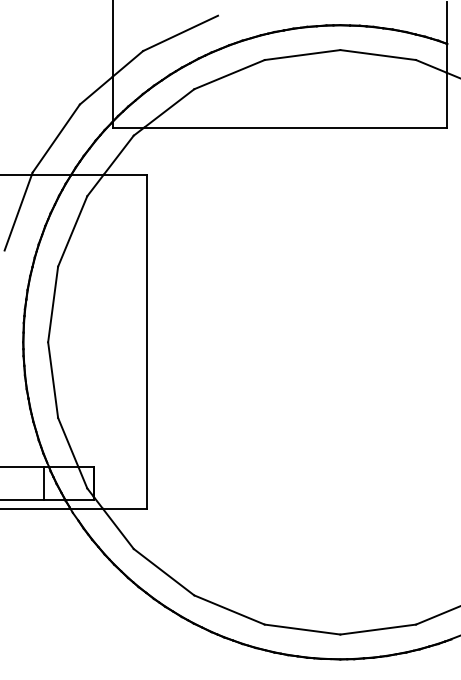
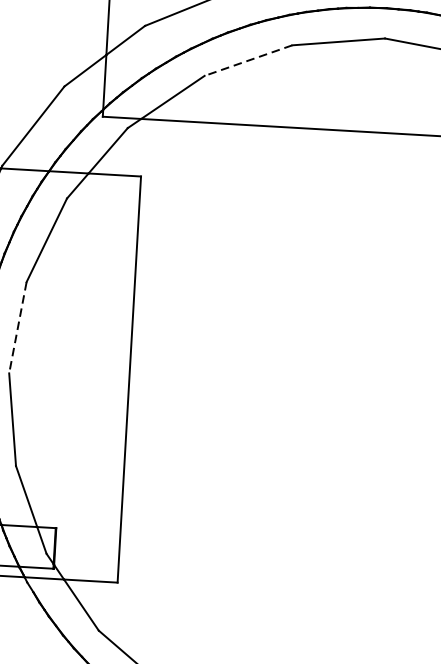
line: (229, 74) -> (248, 60), solid -> dashed
line: (53, 304) -> (18, 327), solid -> dashed

